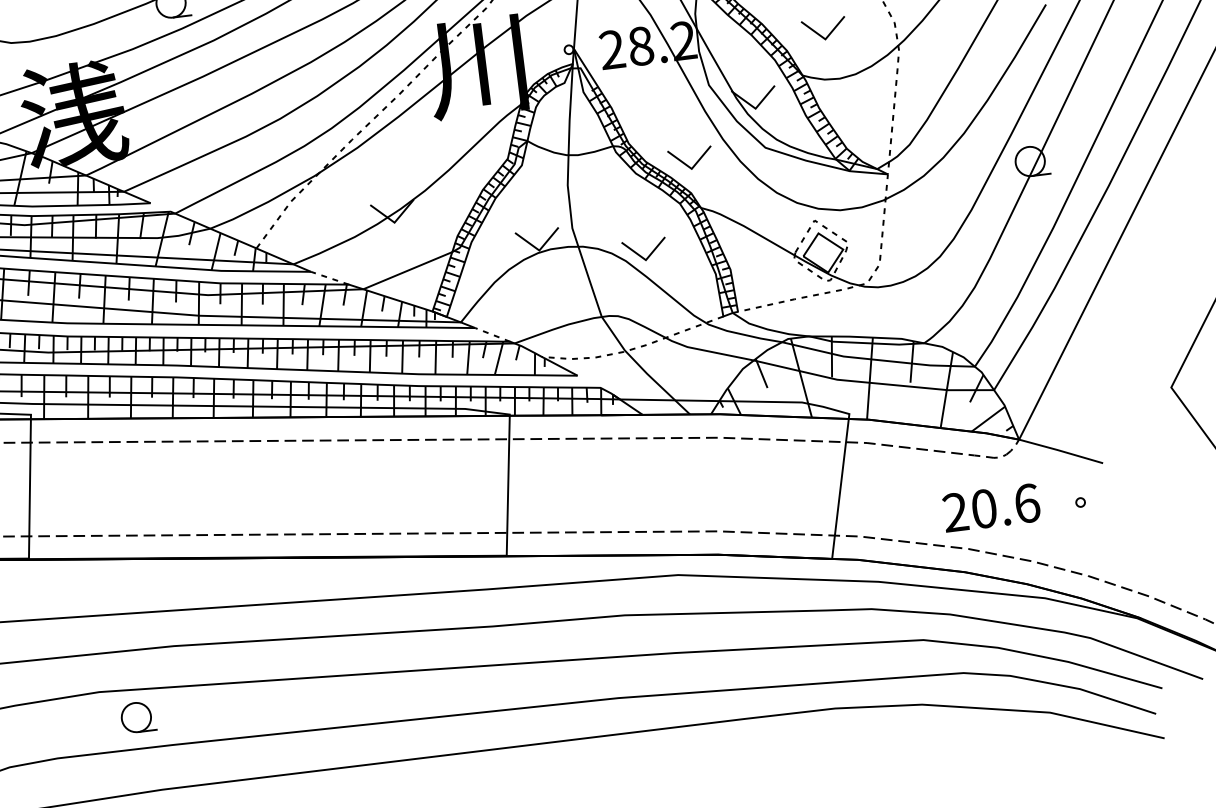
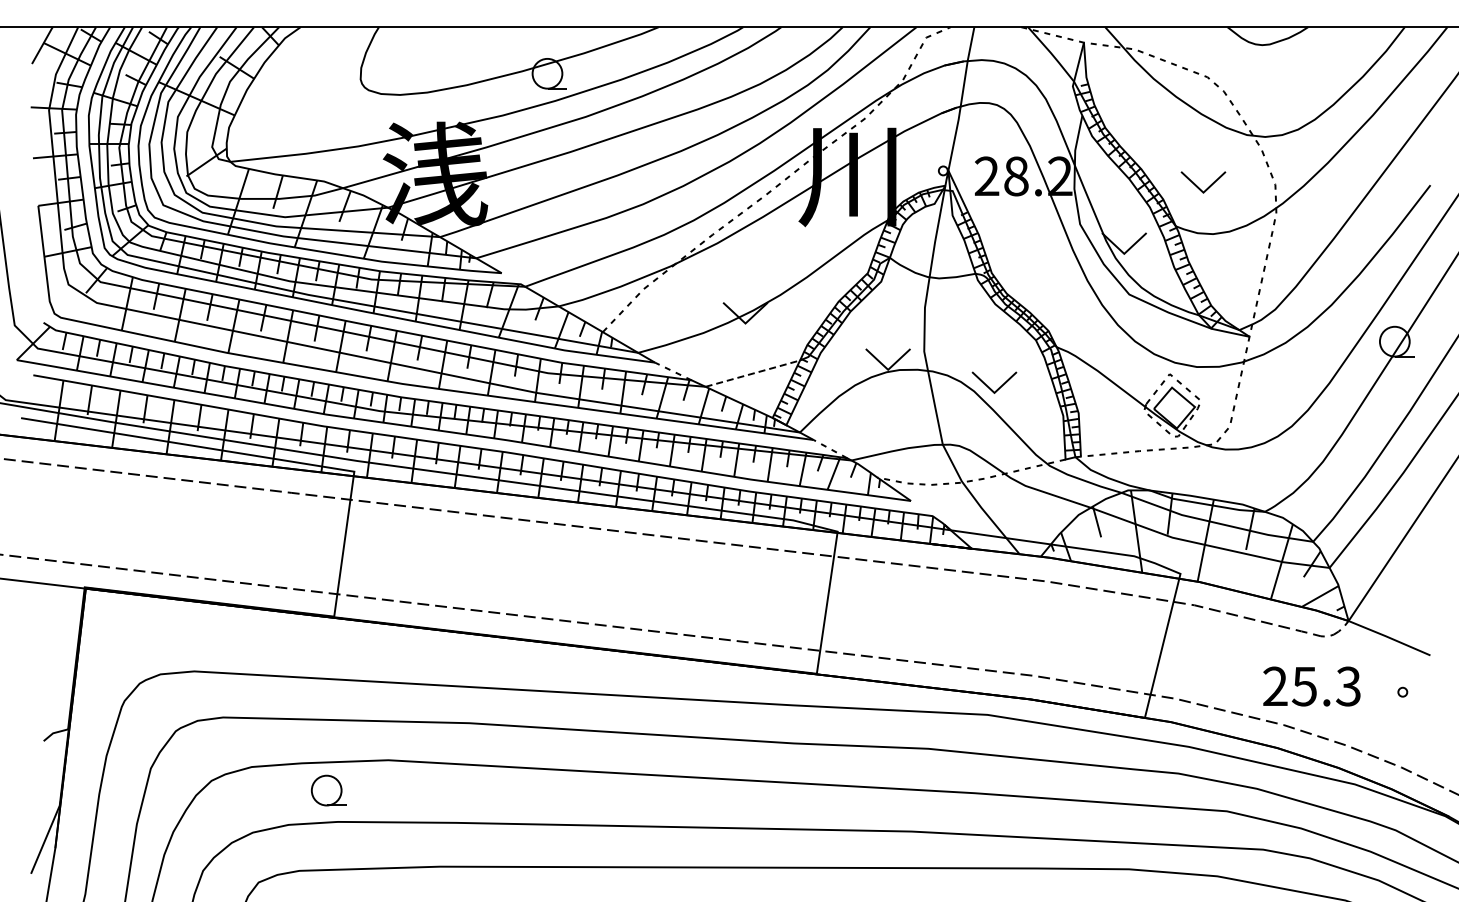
part: (689, 159) -> (1051, 296), removed
line: (408, 270) -> (753, 373), solid -> dashed
text: (1005, 506) -> (1326, 686), 20.6 -> 25.3
part: (138, 717) -> (328, 790), moved

